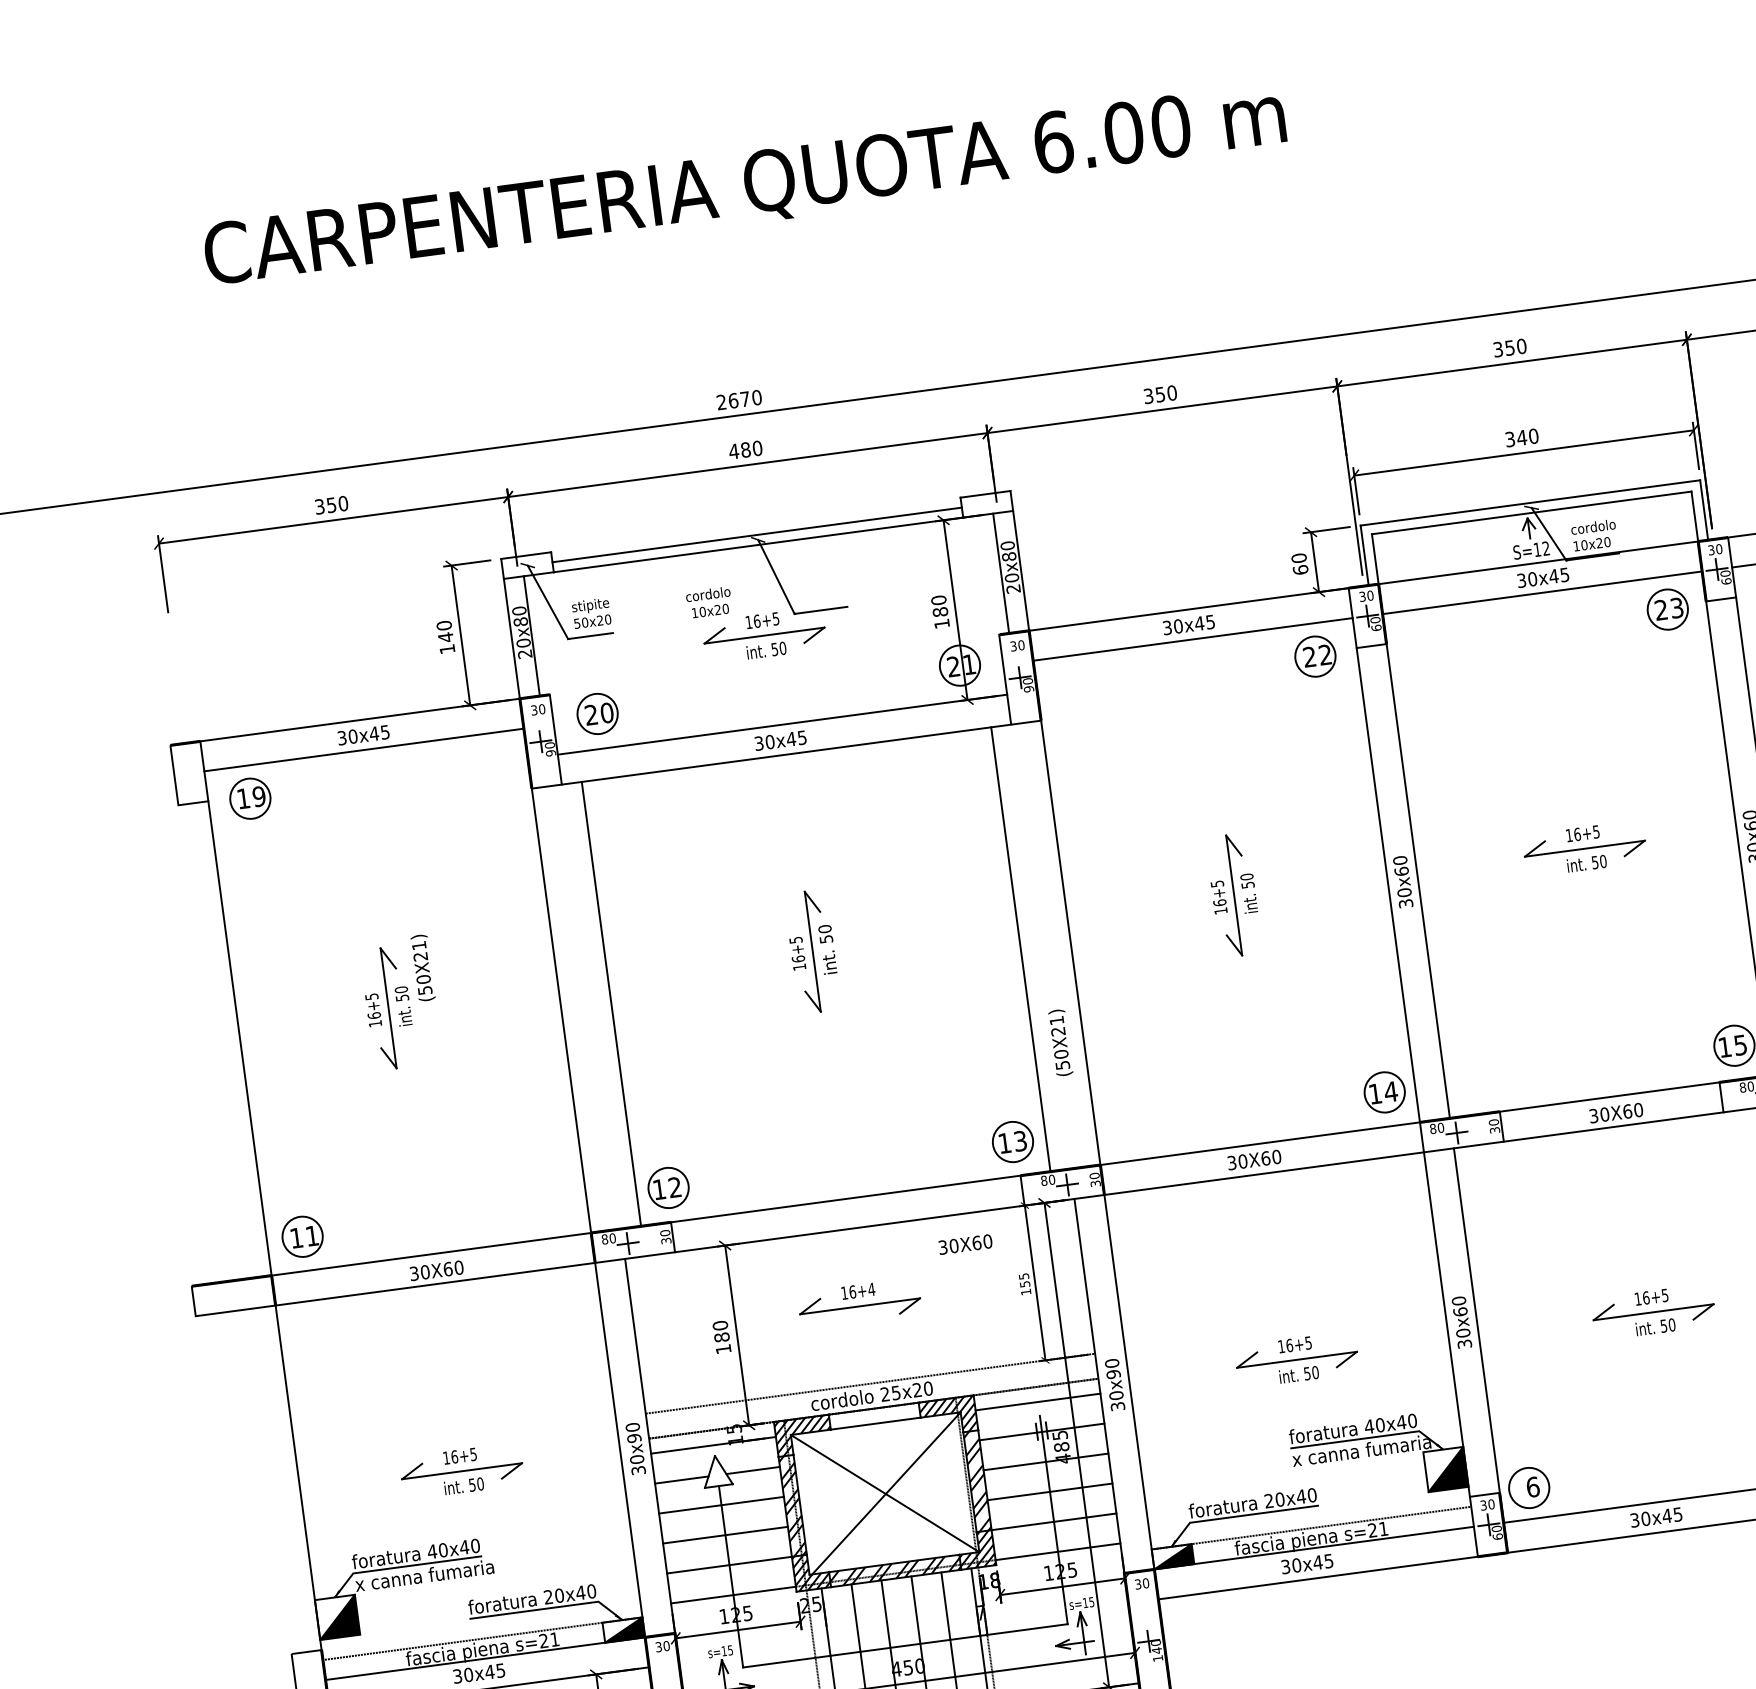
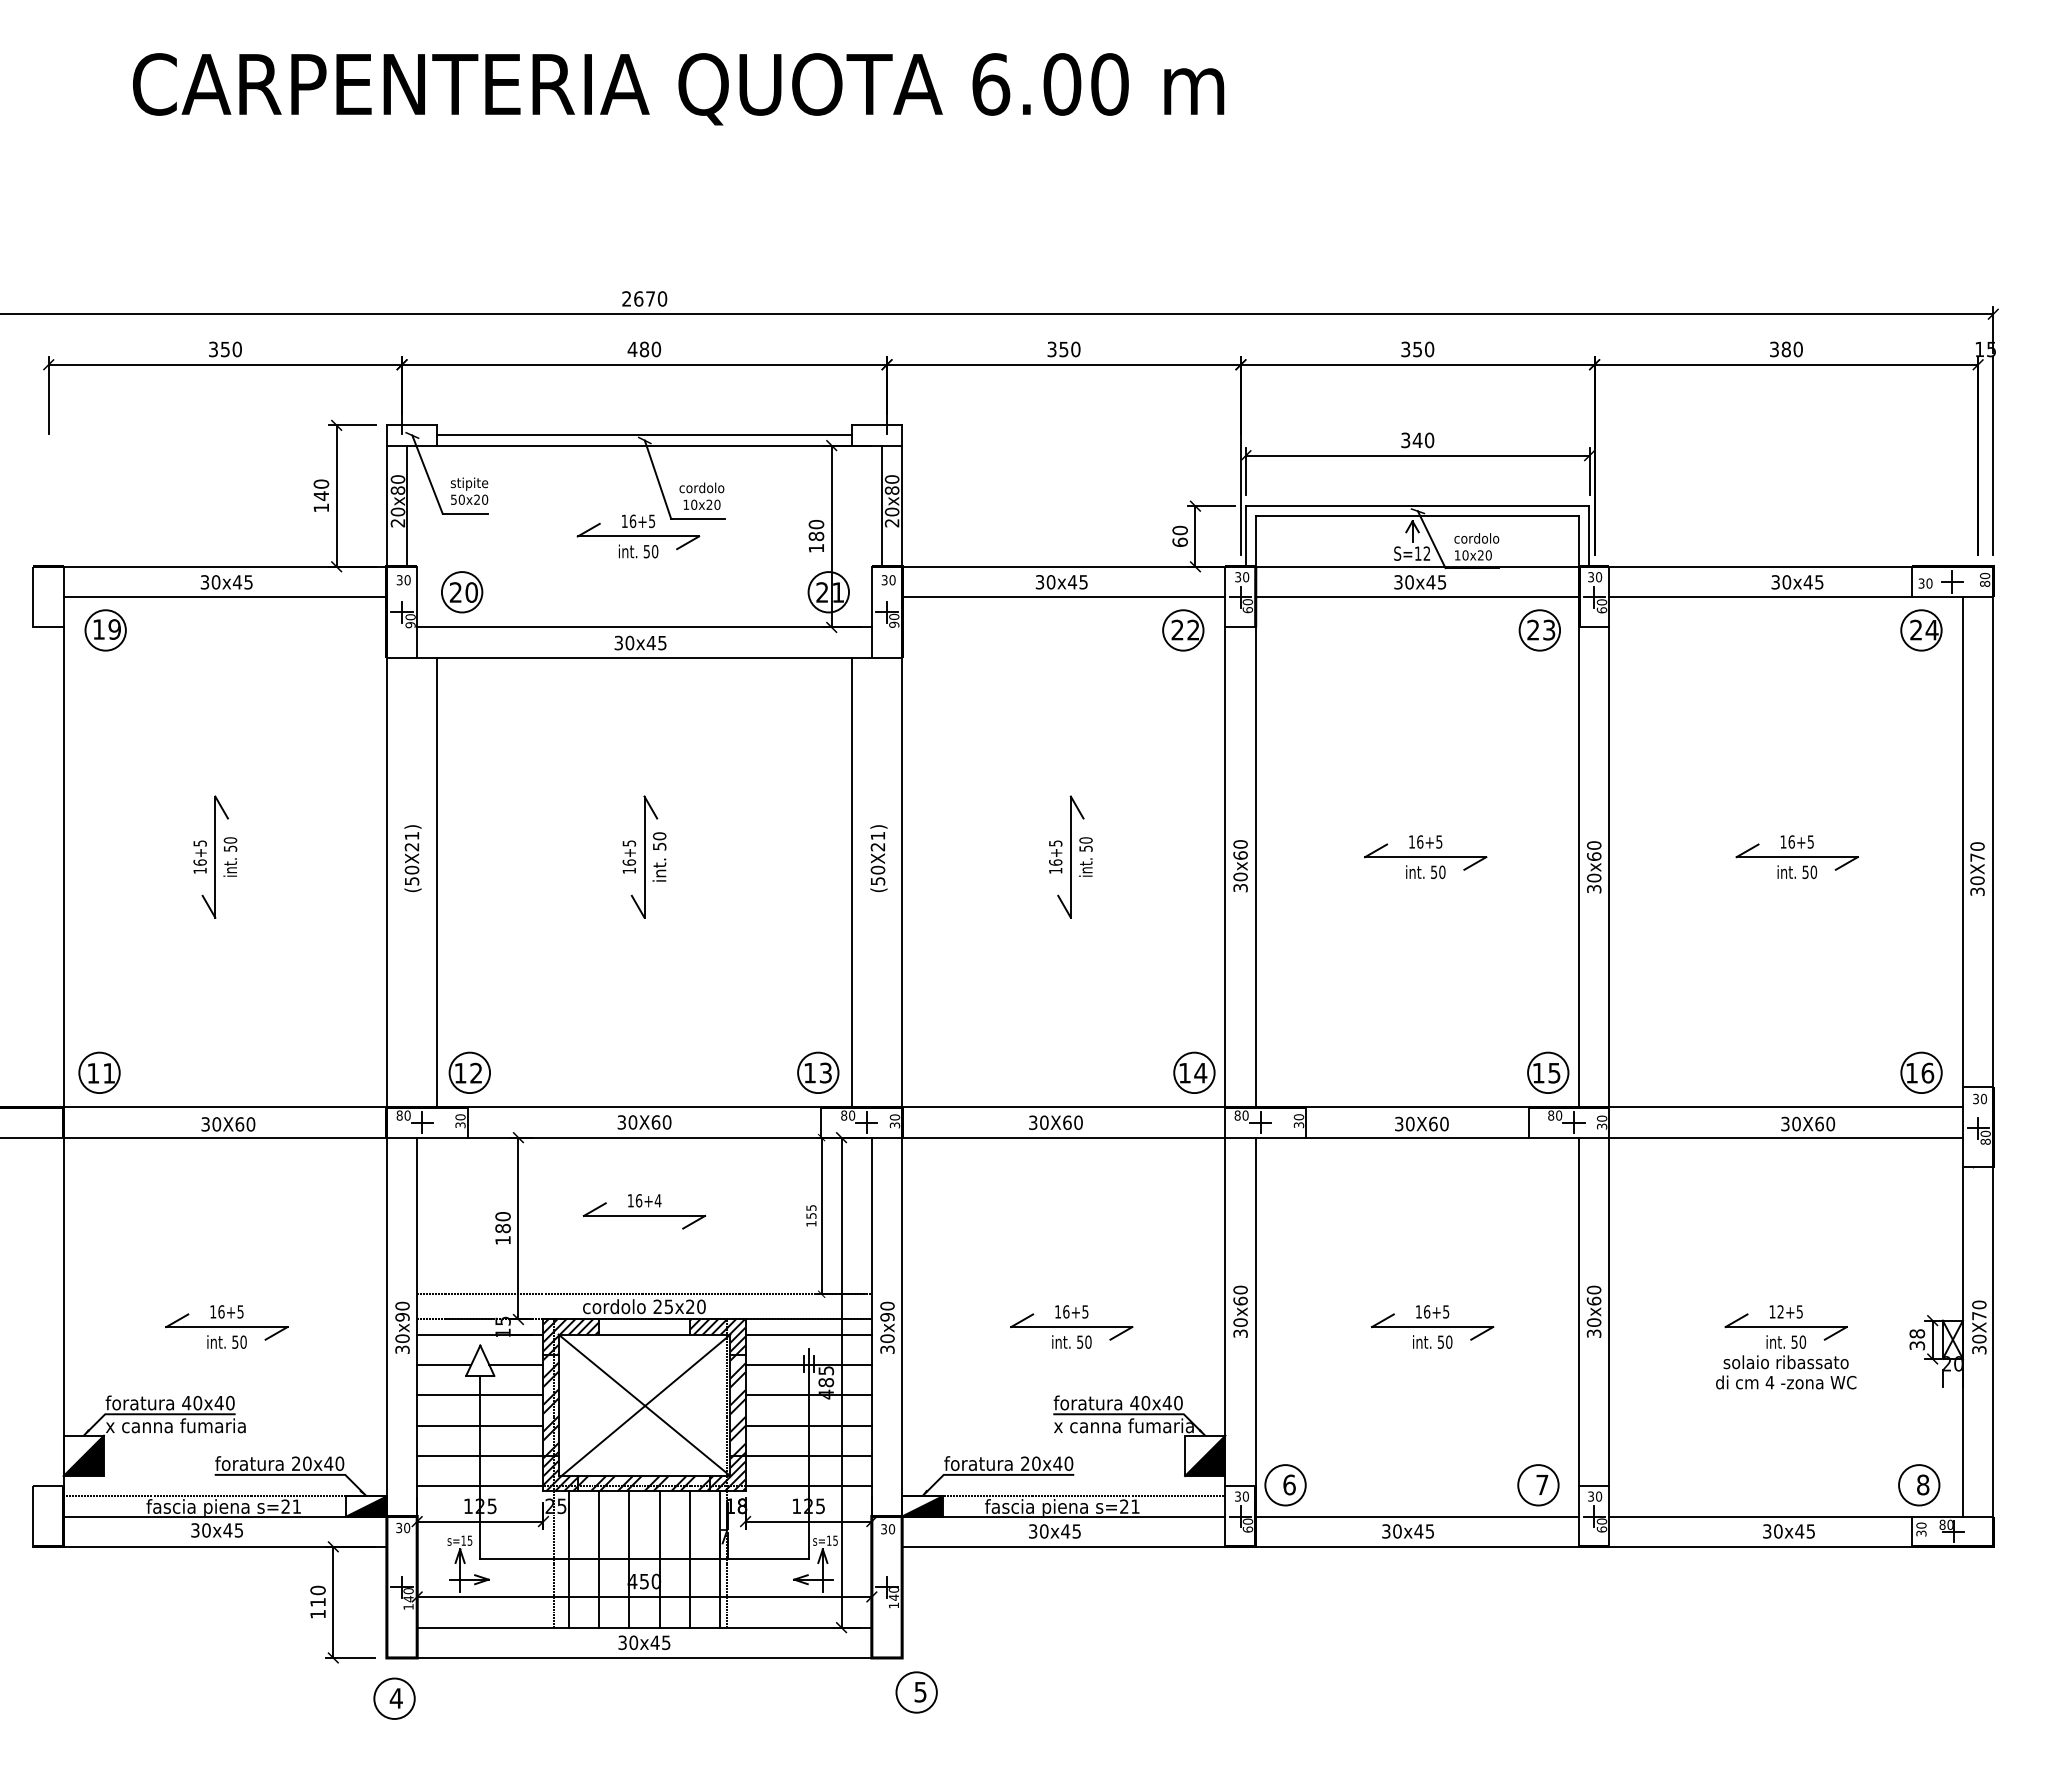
text: (708, 601) -> (701, 495), moved
text: (422, 967) -> (412, 858), moved
text: (1060, 1042) -> (878, 858), moved
text: (965, 1244) -> (644, 1122), moved

